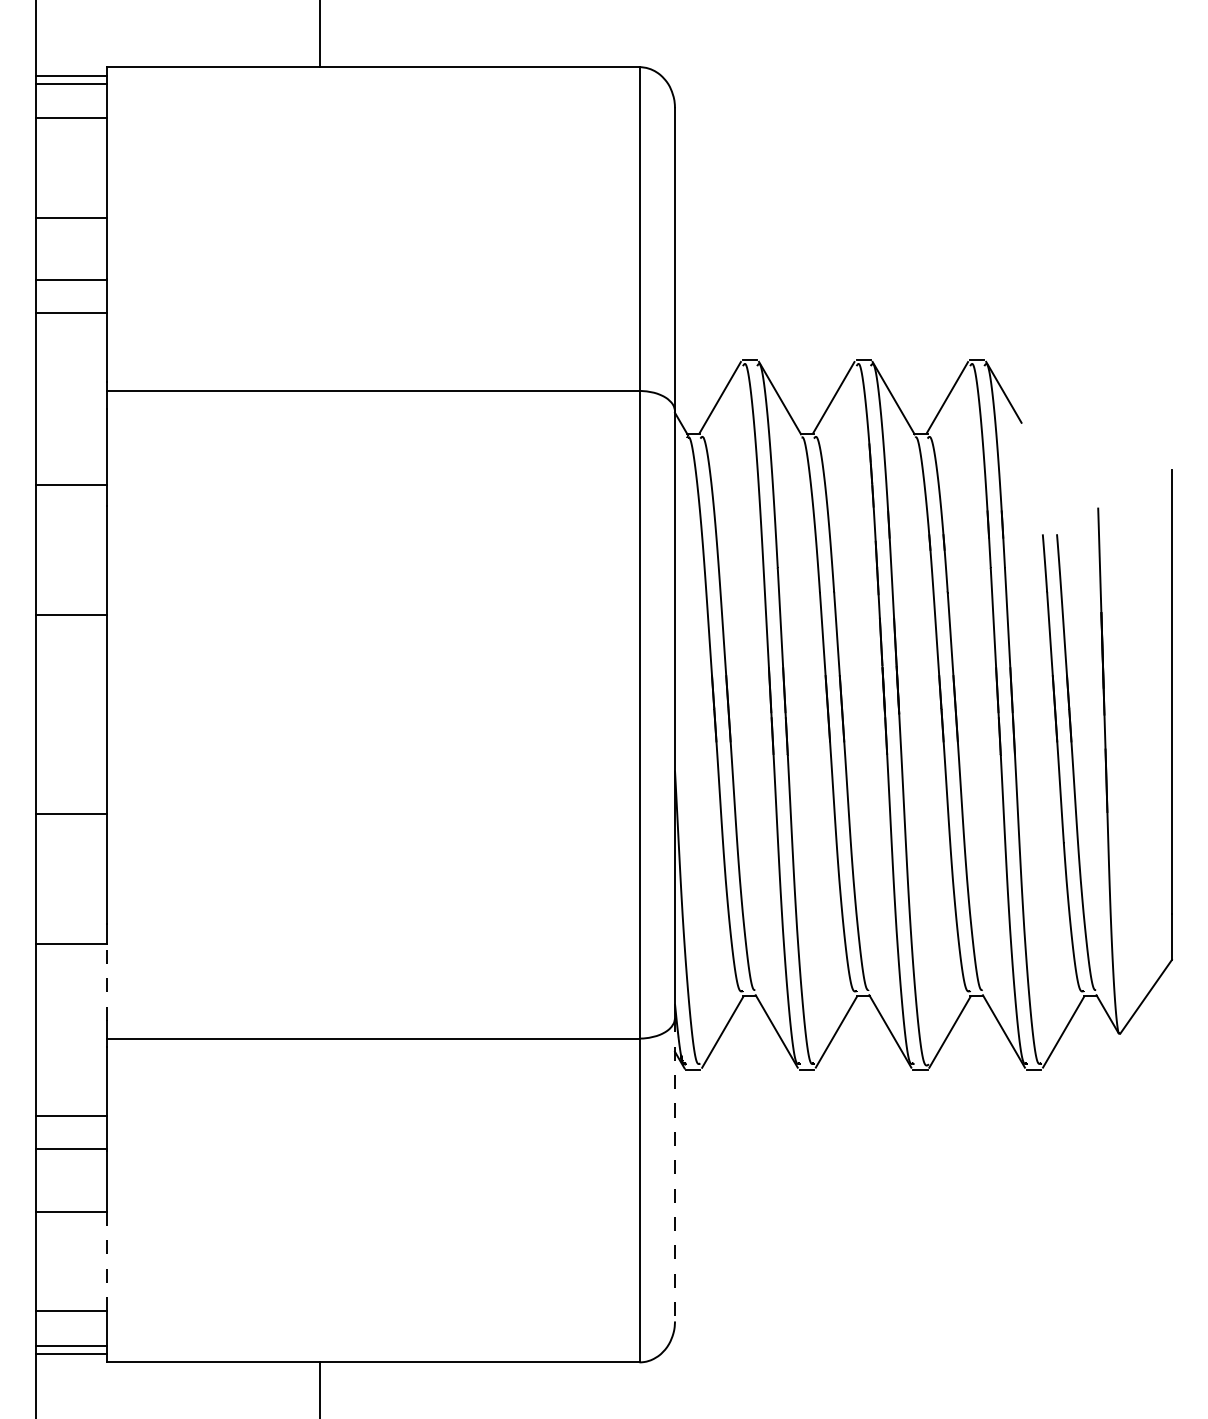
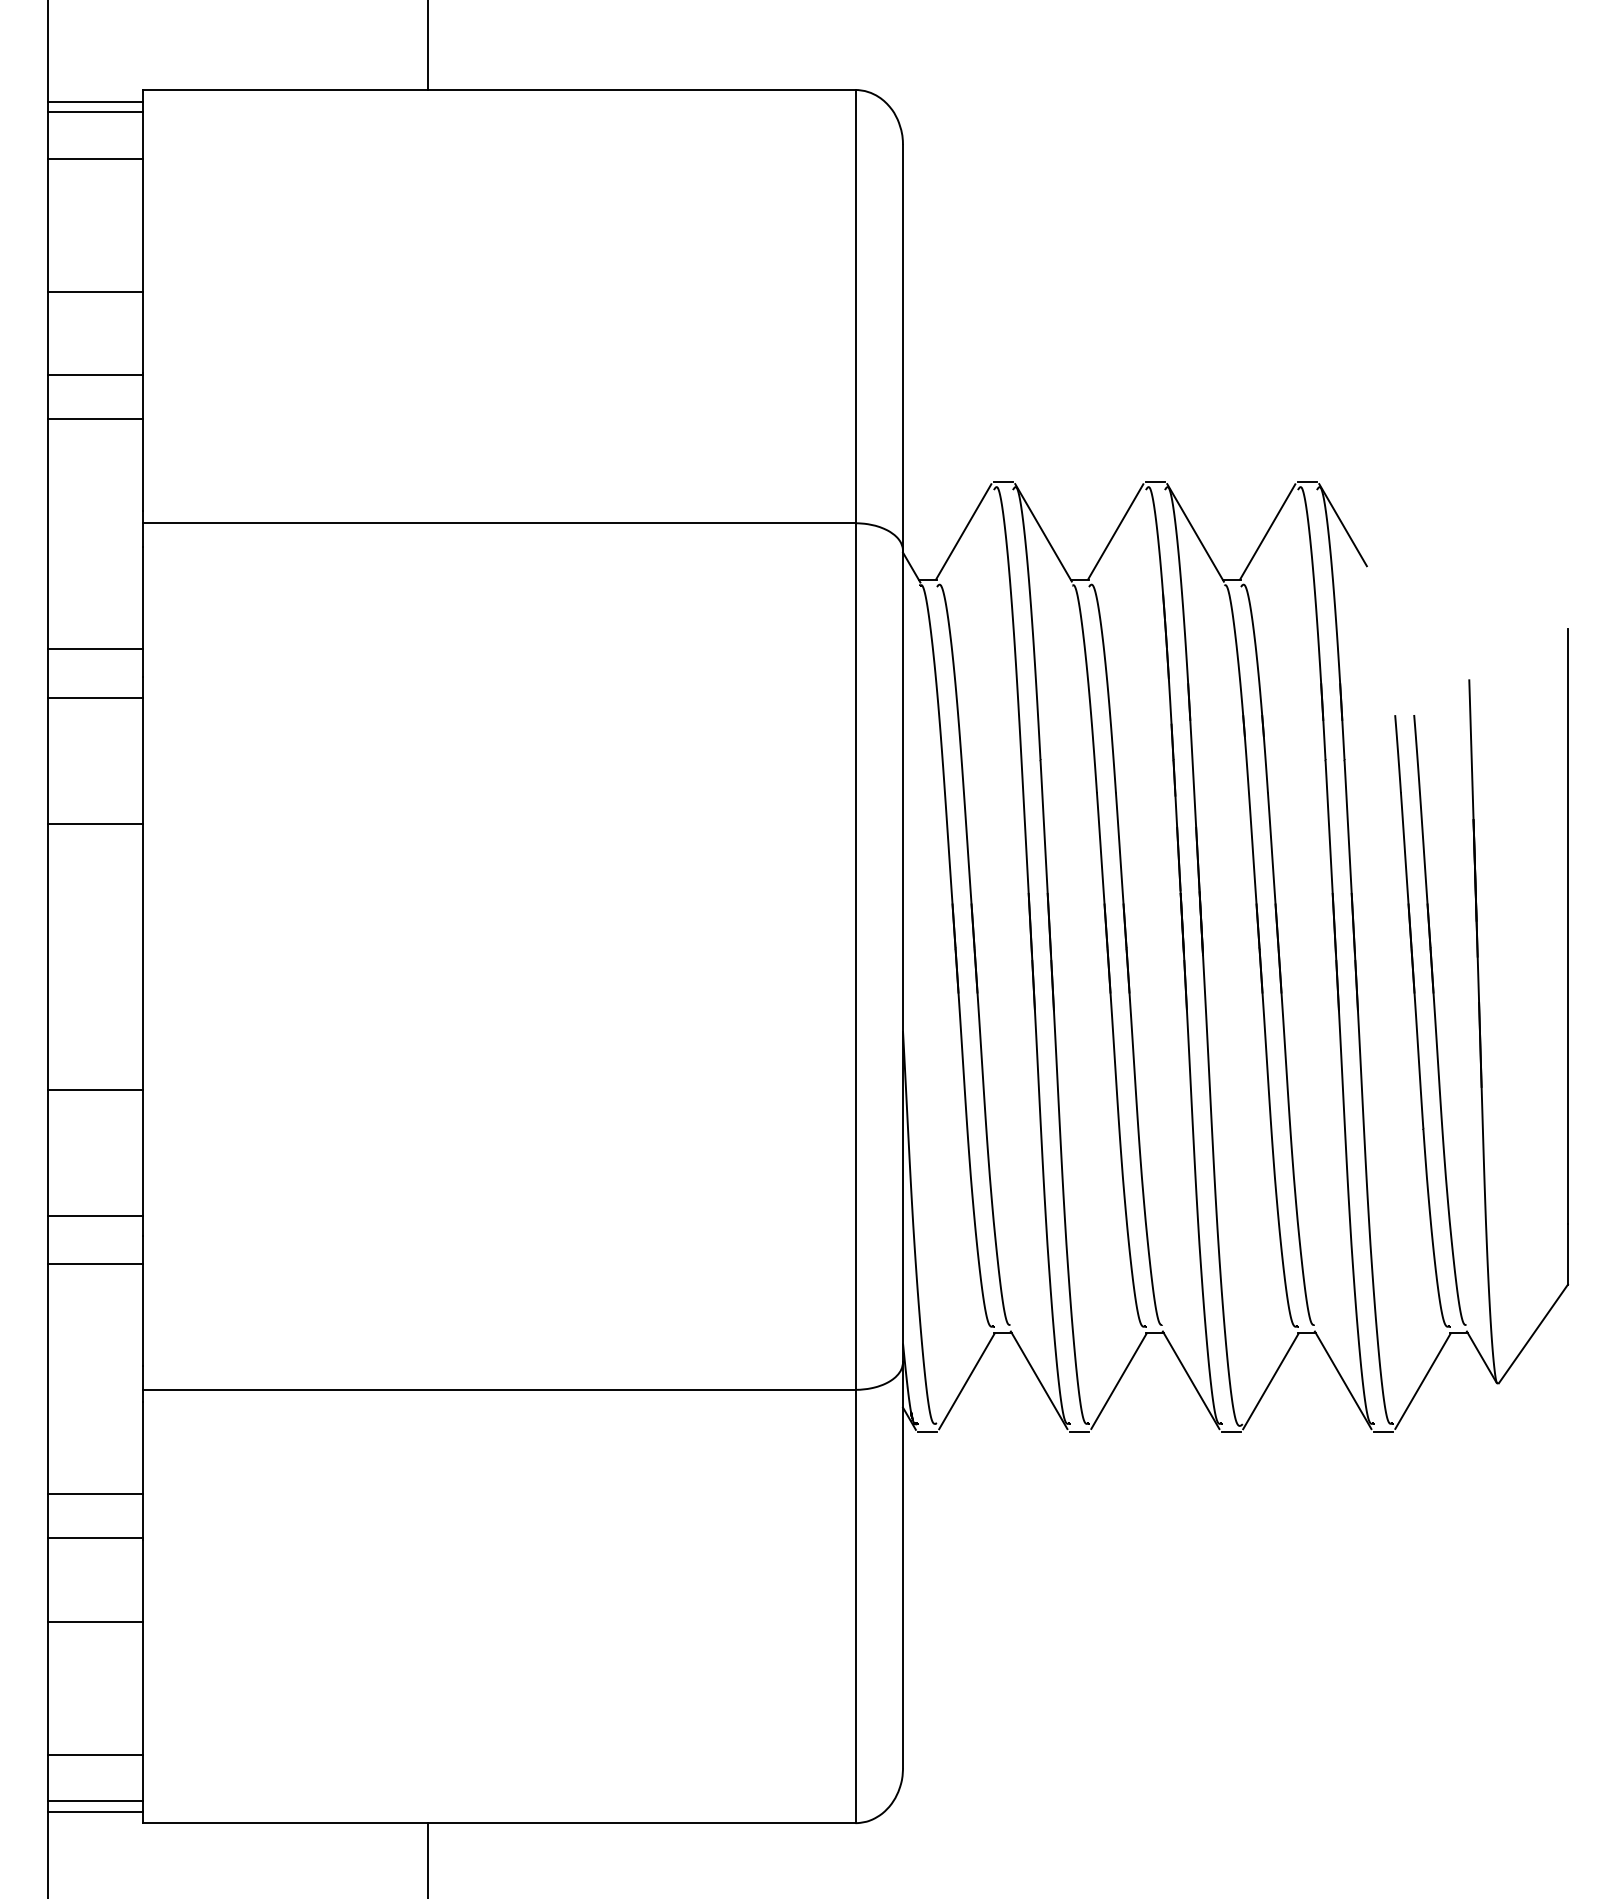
line: (71, 521) -> (95, 697), added
line: (71, 908) -> (95, 1215), added
line: (107, 982) -> (143, 1314), dashed -> solid
line: (674, 1169) -> (902, 1565), dashed -> solid
line: (107, 1261) -> (143, 1688), dashed -> solid

